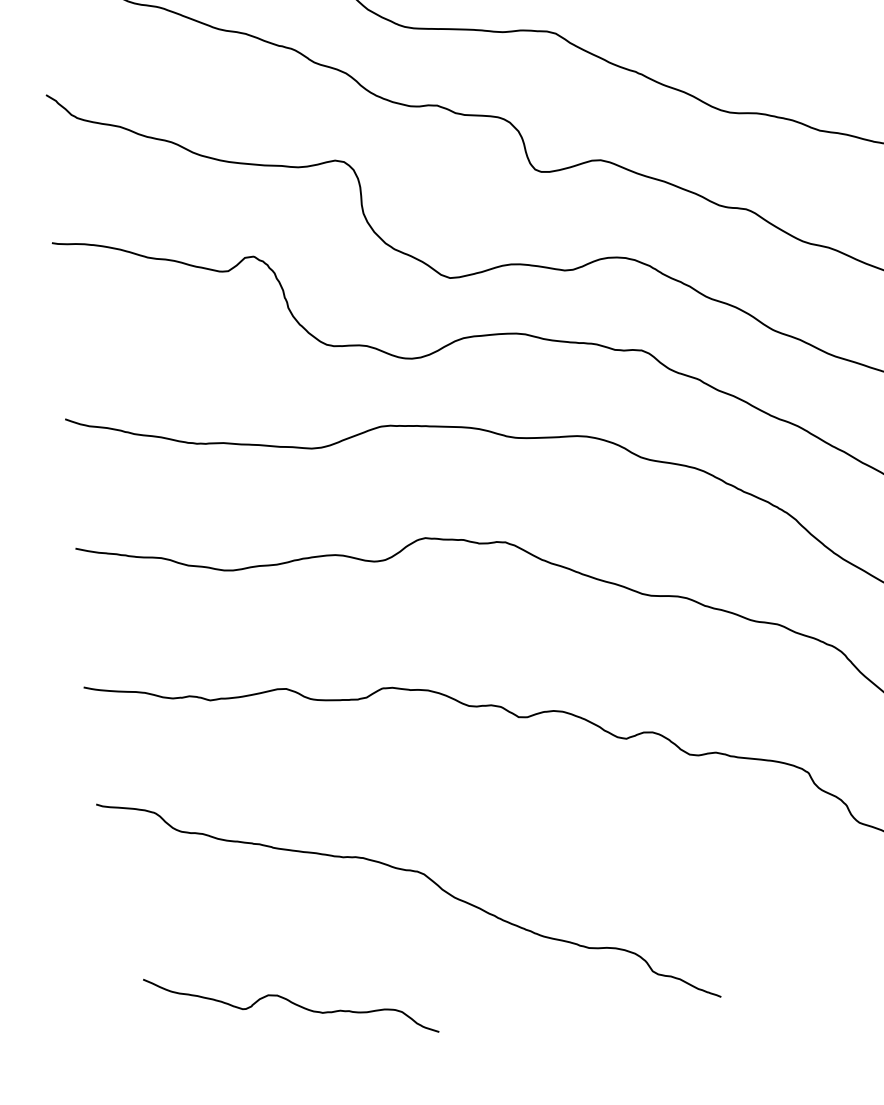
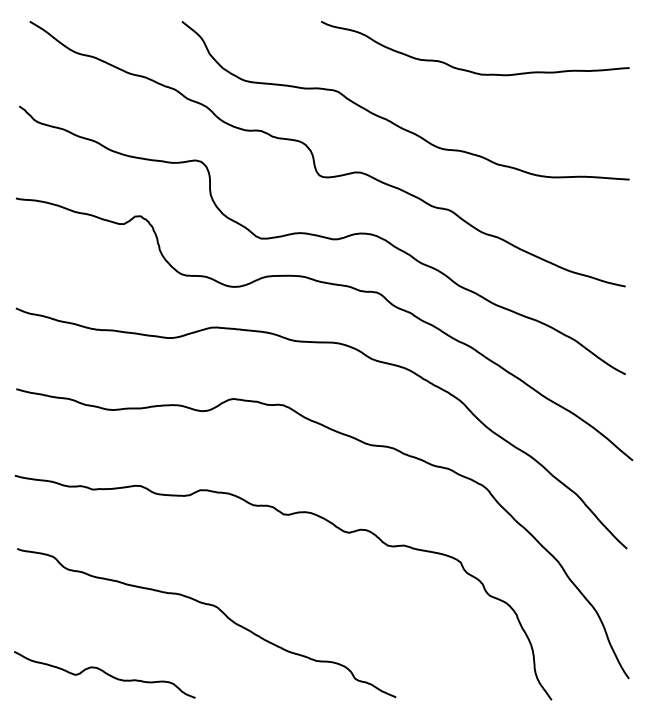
curve: (290, 1003) -> (104, 673), moved

